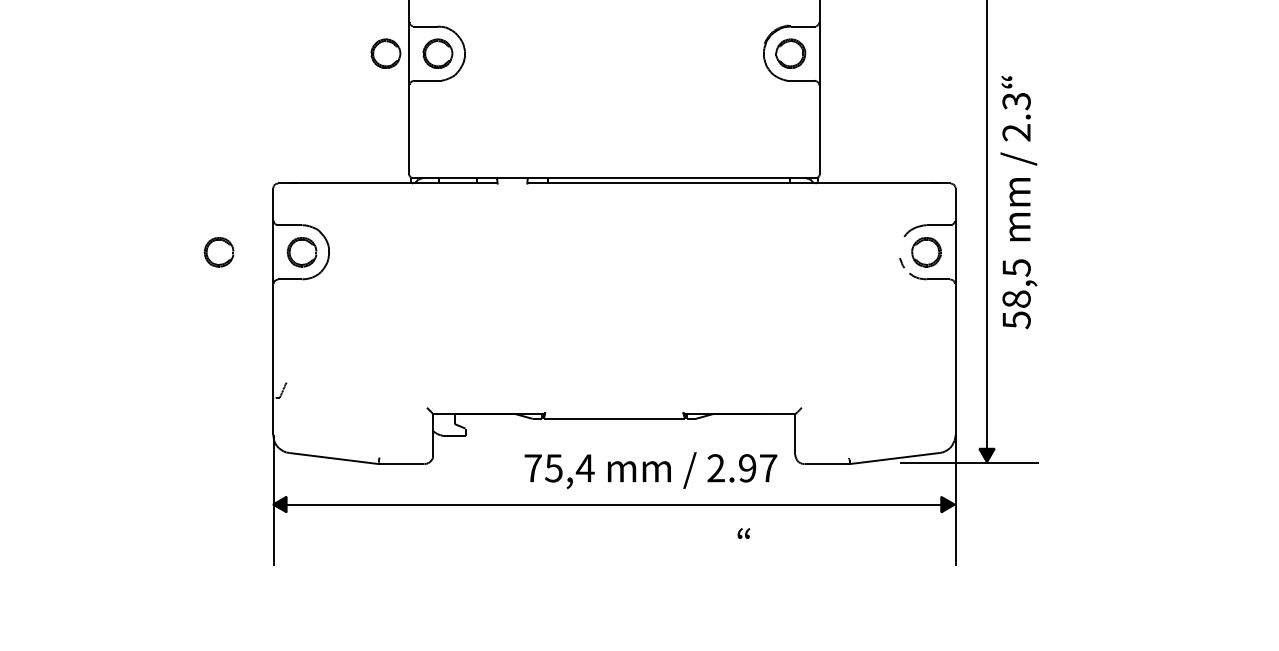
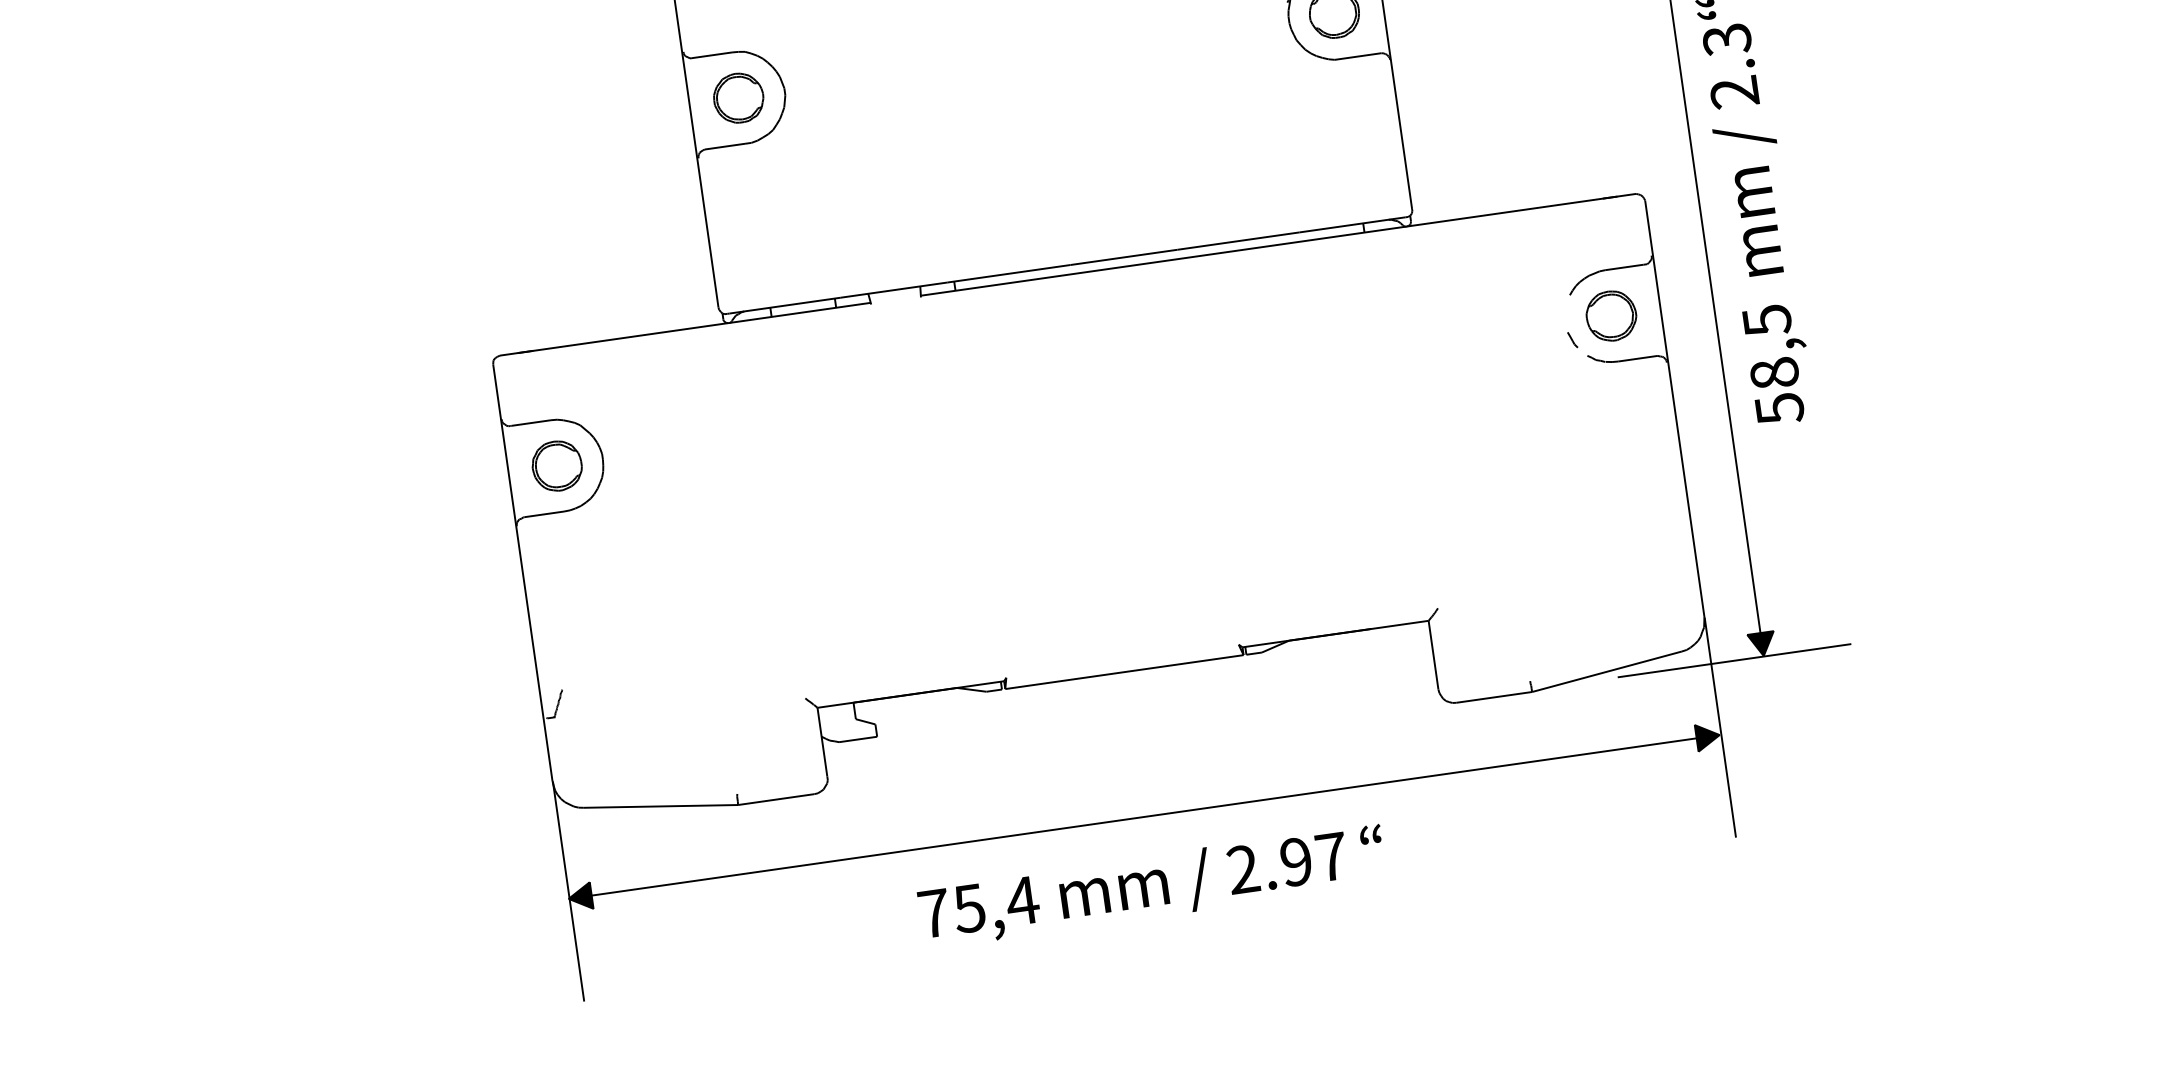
part: (385, 53) -> (650, 110), removed
part: (218, 252) -> (416, 486), removed
text: (650, 470) -> (1133, 888), moved

